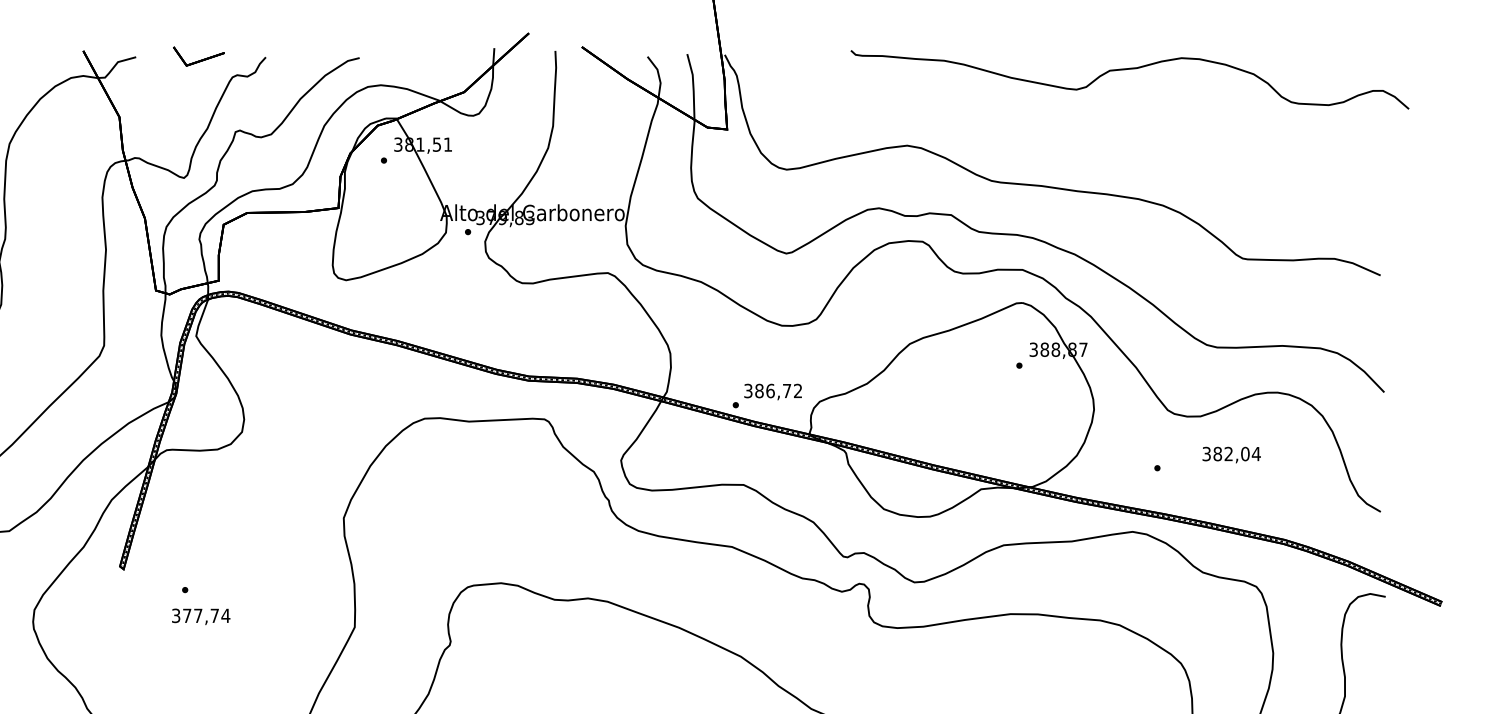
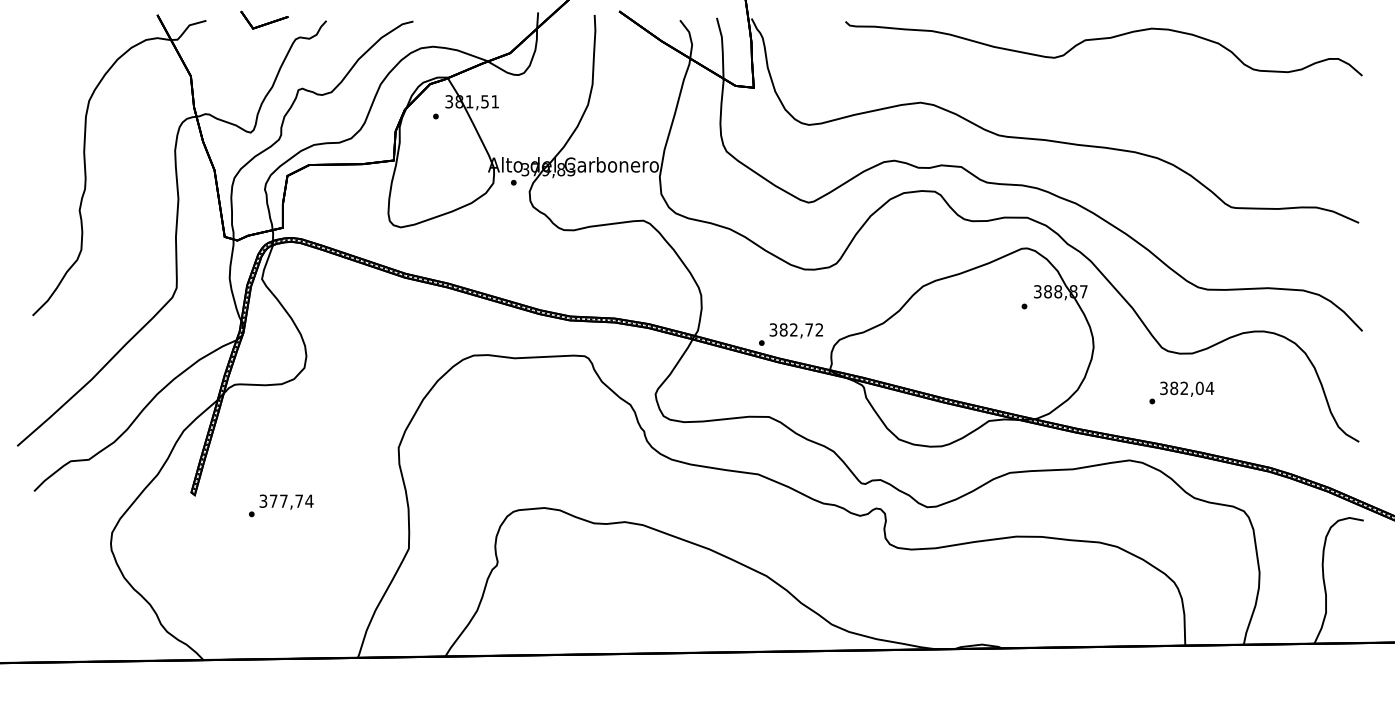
curve: (1129, 69) -> (1103, 39), moved
text: (770, 390) -> (793, 329), 386,72 -> 382,72
text: (1232, 454) -> (1187, 388), moved
text: (201, 616) -> (286, 501), moved

